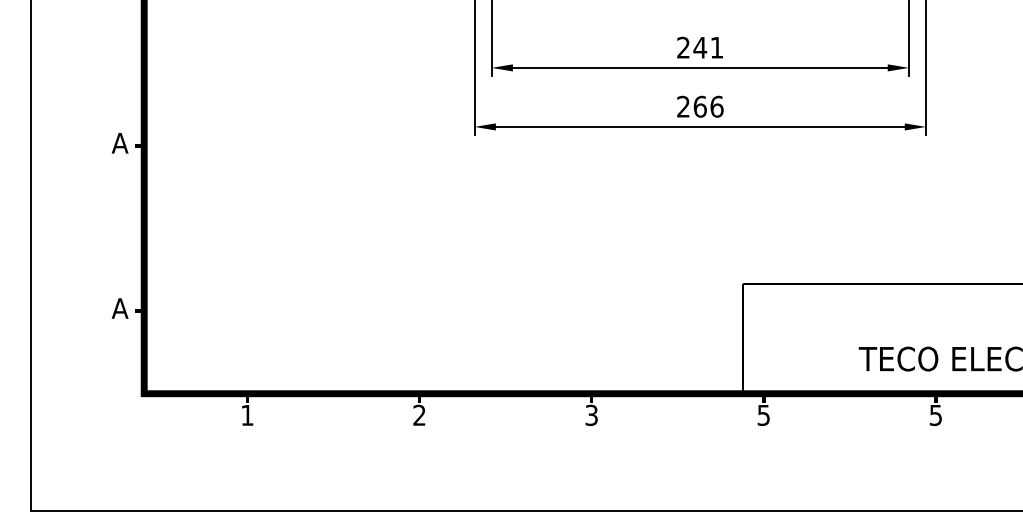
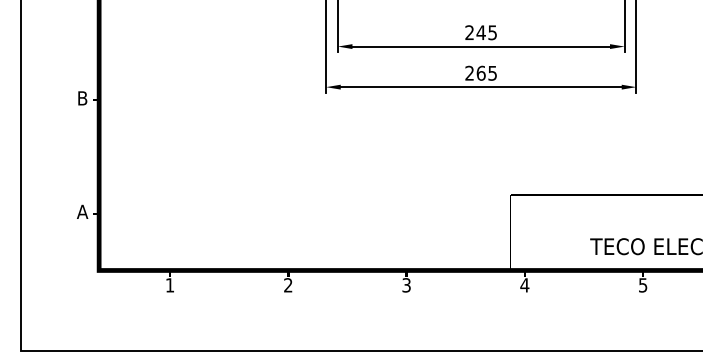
text: (716, 47) -> (492, 32), 241 -> 245
text: (716, 105) -> (492, 72), 266 -> 265
text: (119, 143) -> (82, 98), A -> B
text: (763, 415) -> (524, 285), 5 -> 4

